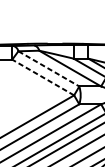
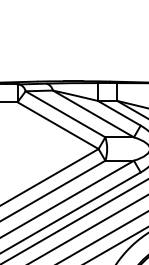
line: (48, 69) -> (65, 114), dashed -> solid
line: (43, 77) -> (58, 125), dashed -> solid

